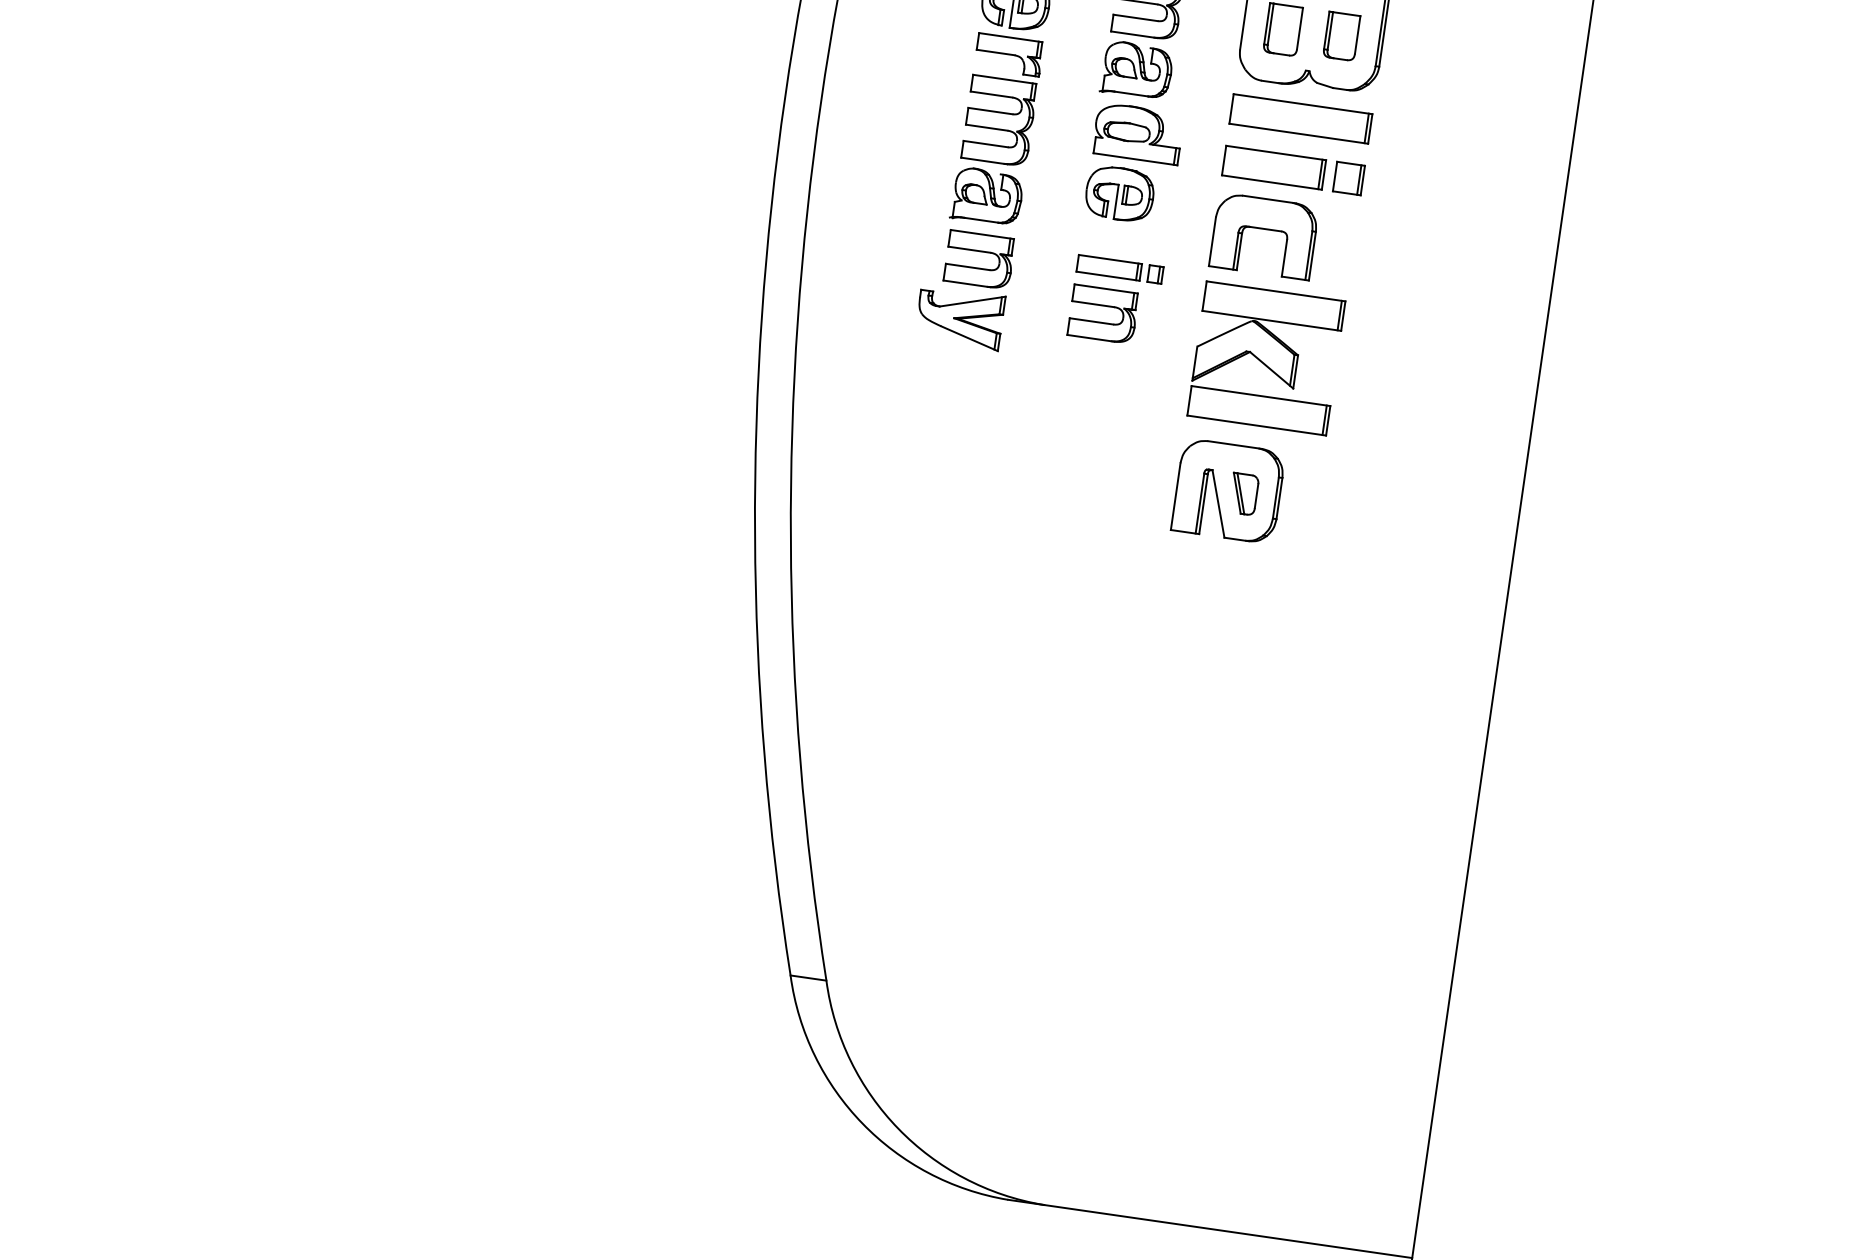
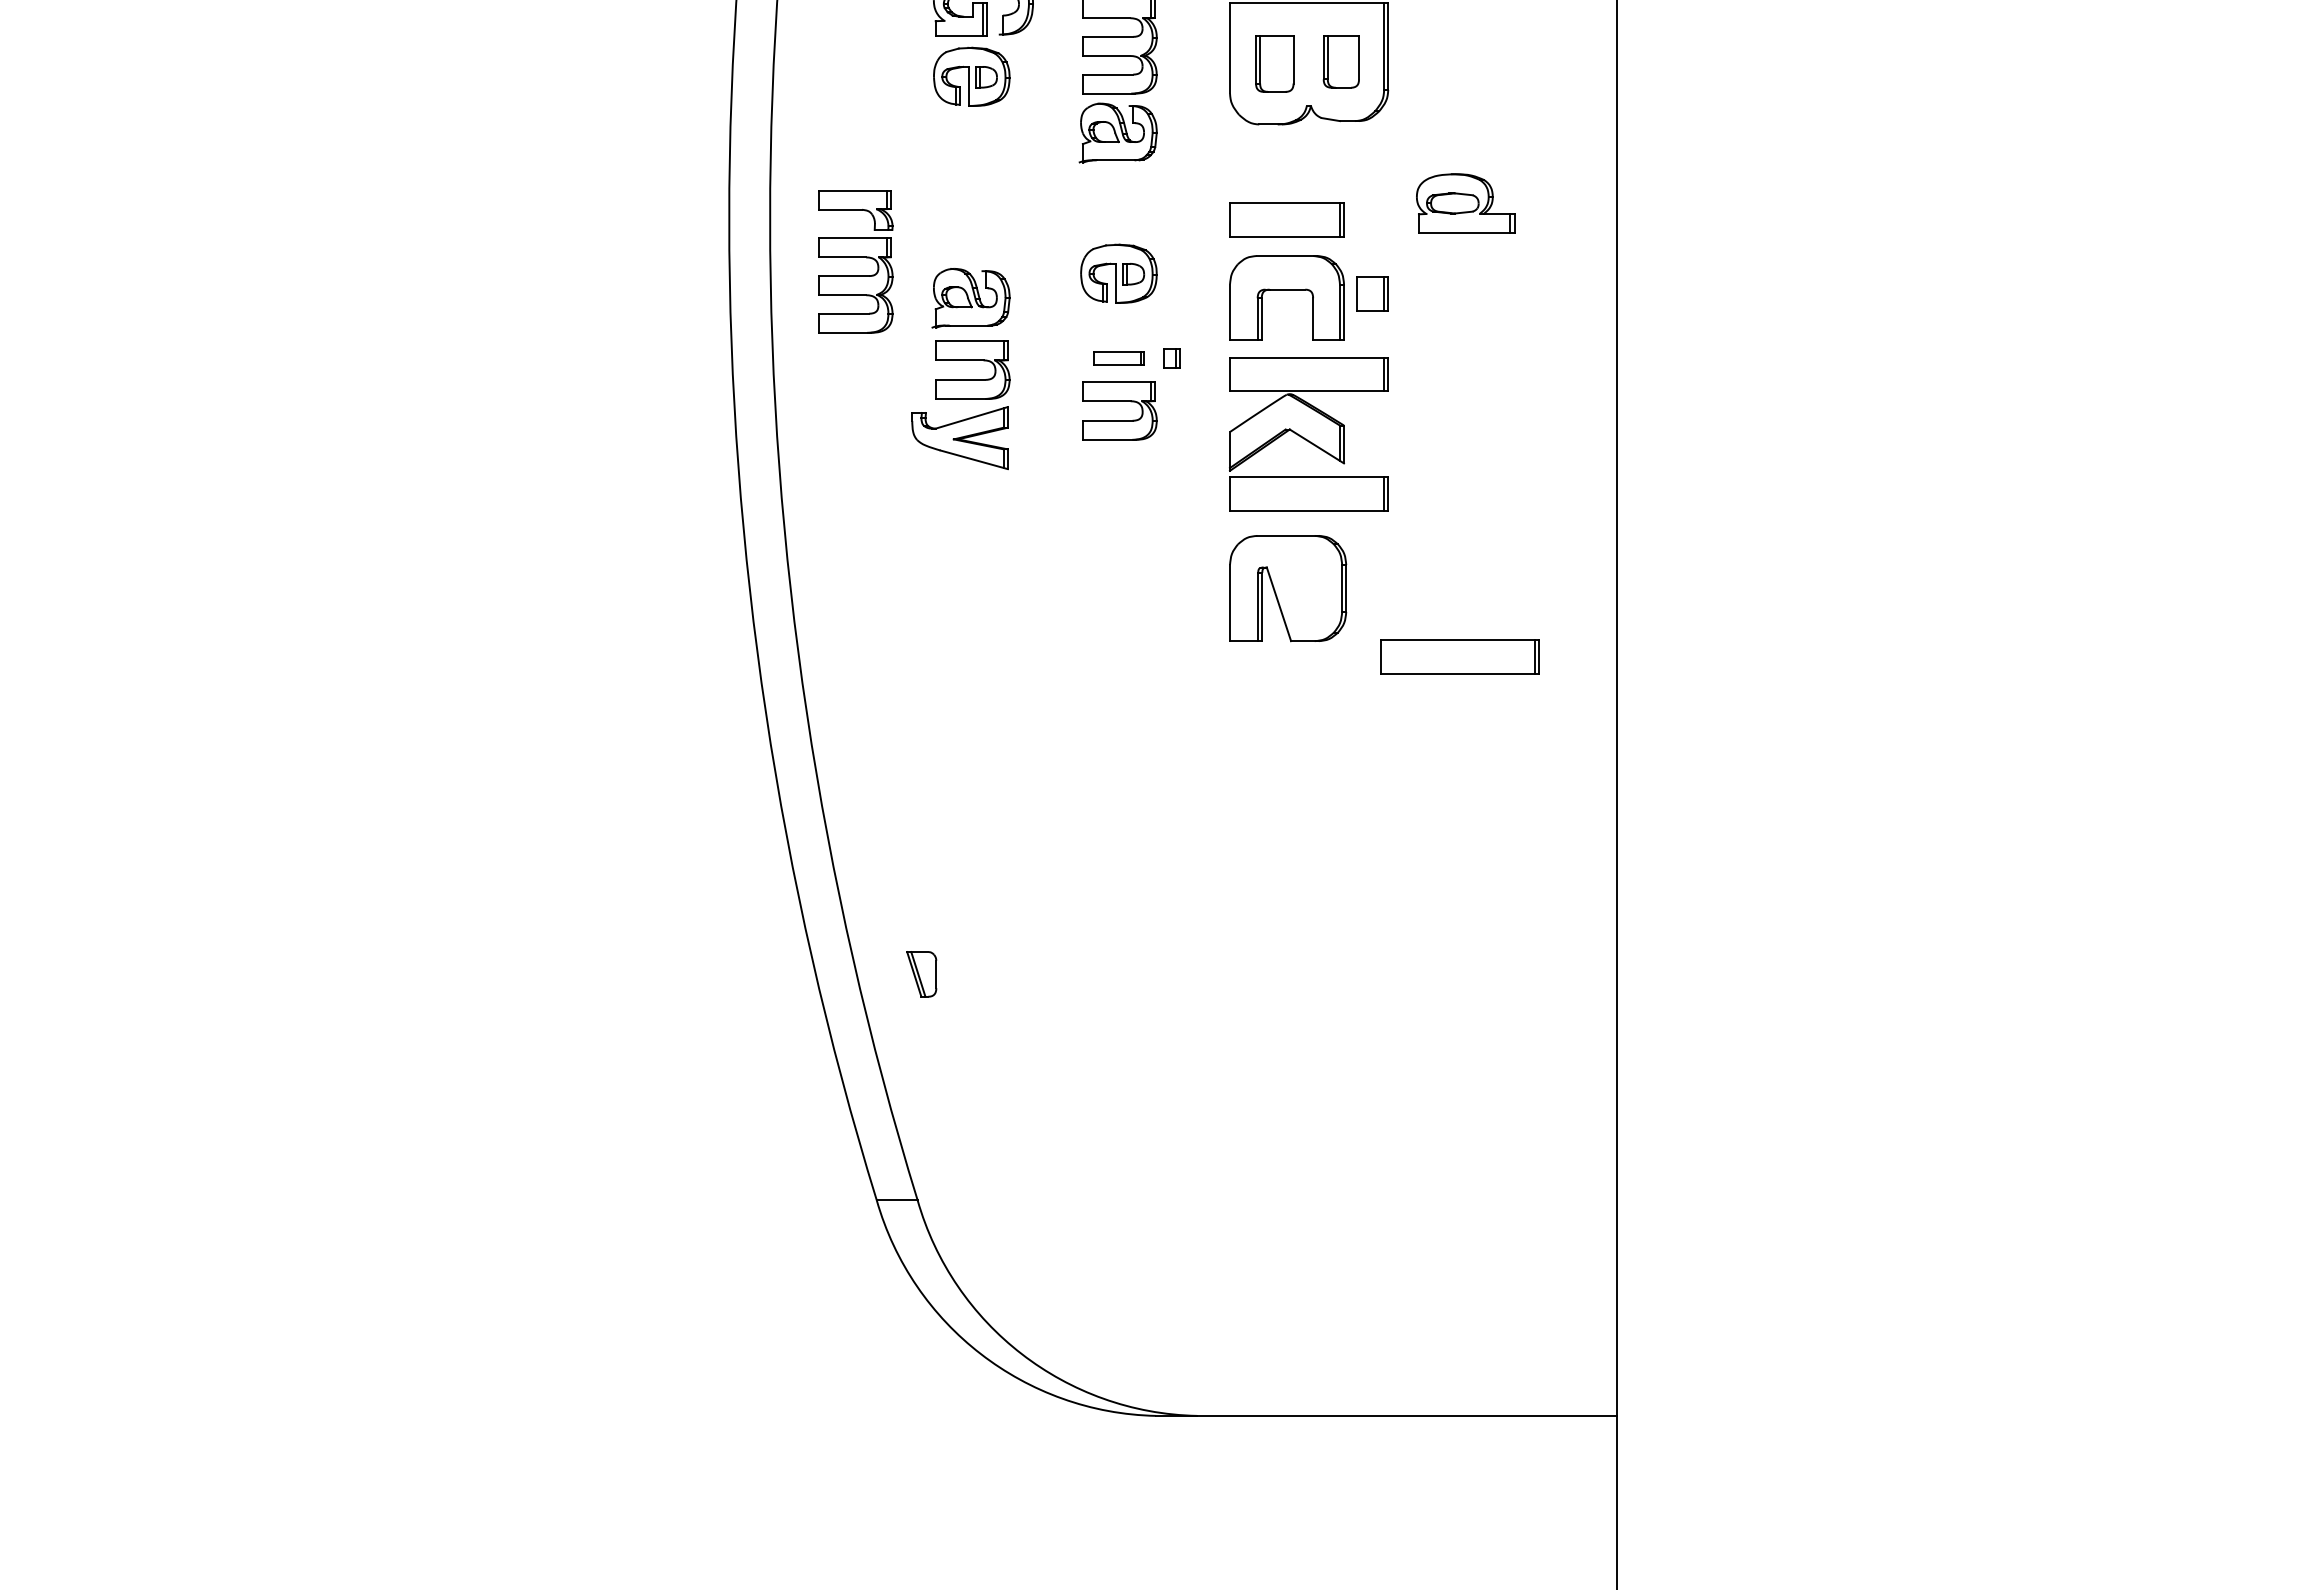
part: (1002, 99) -> (855, 261), moved
part: (1300, 118) -> (1459, 656), moved
part: (1138, 133) -> (1465, 203), moved
part: (1349, 178) -> (1372, 293), moved
part: (1108, 268) -> (1118, 358), size x0.7
part: (1243, 494) -> (921, 974), moved

